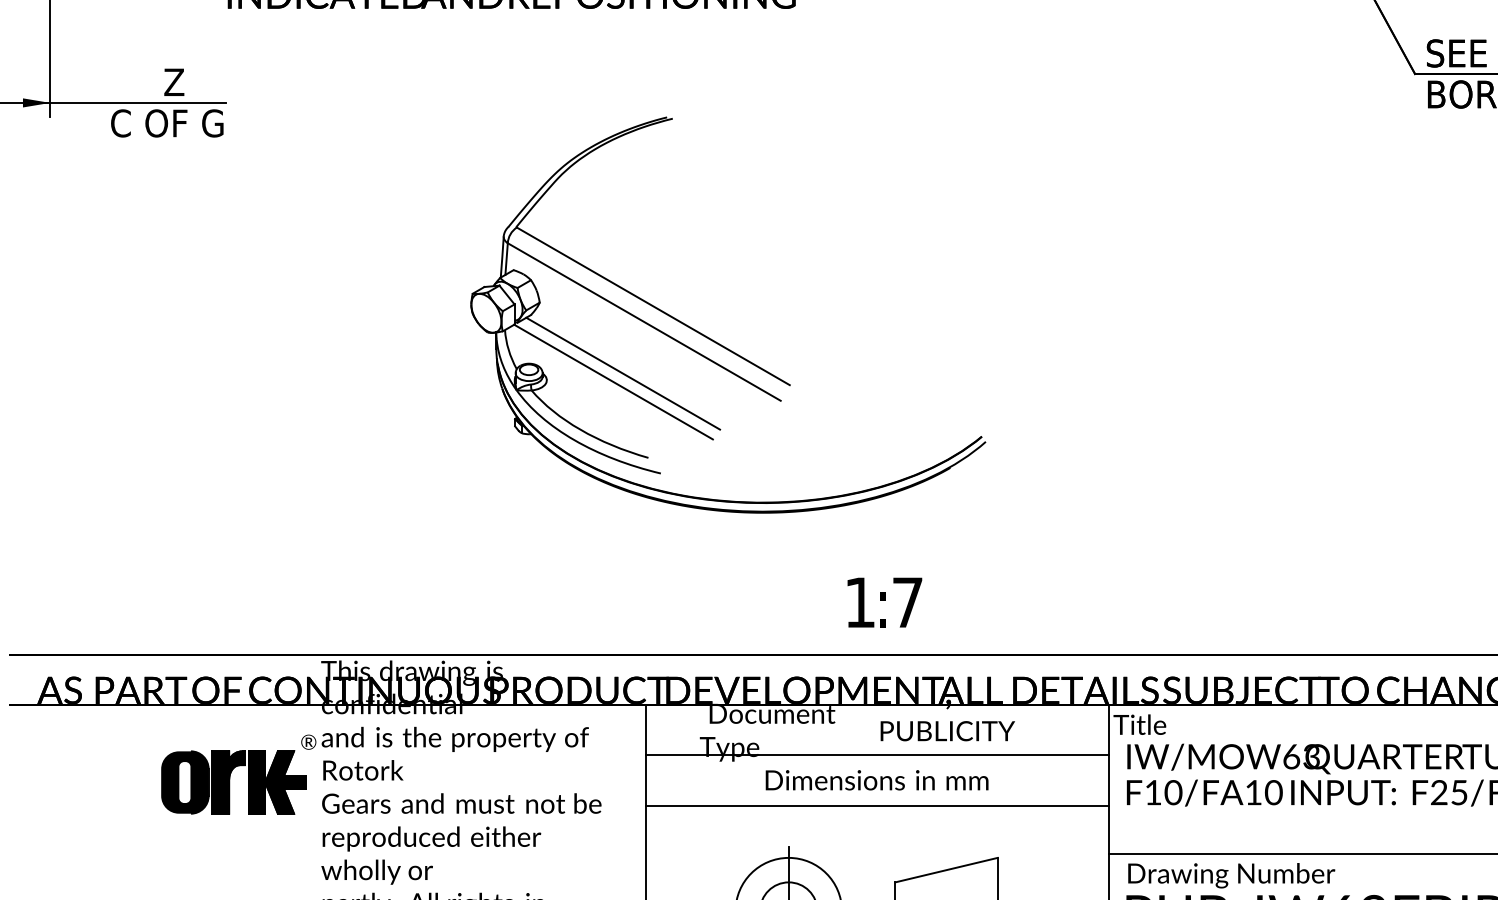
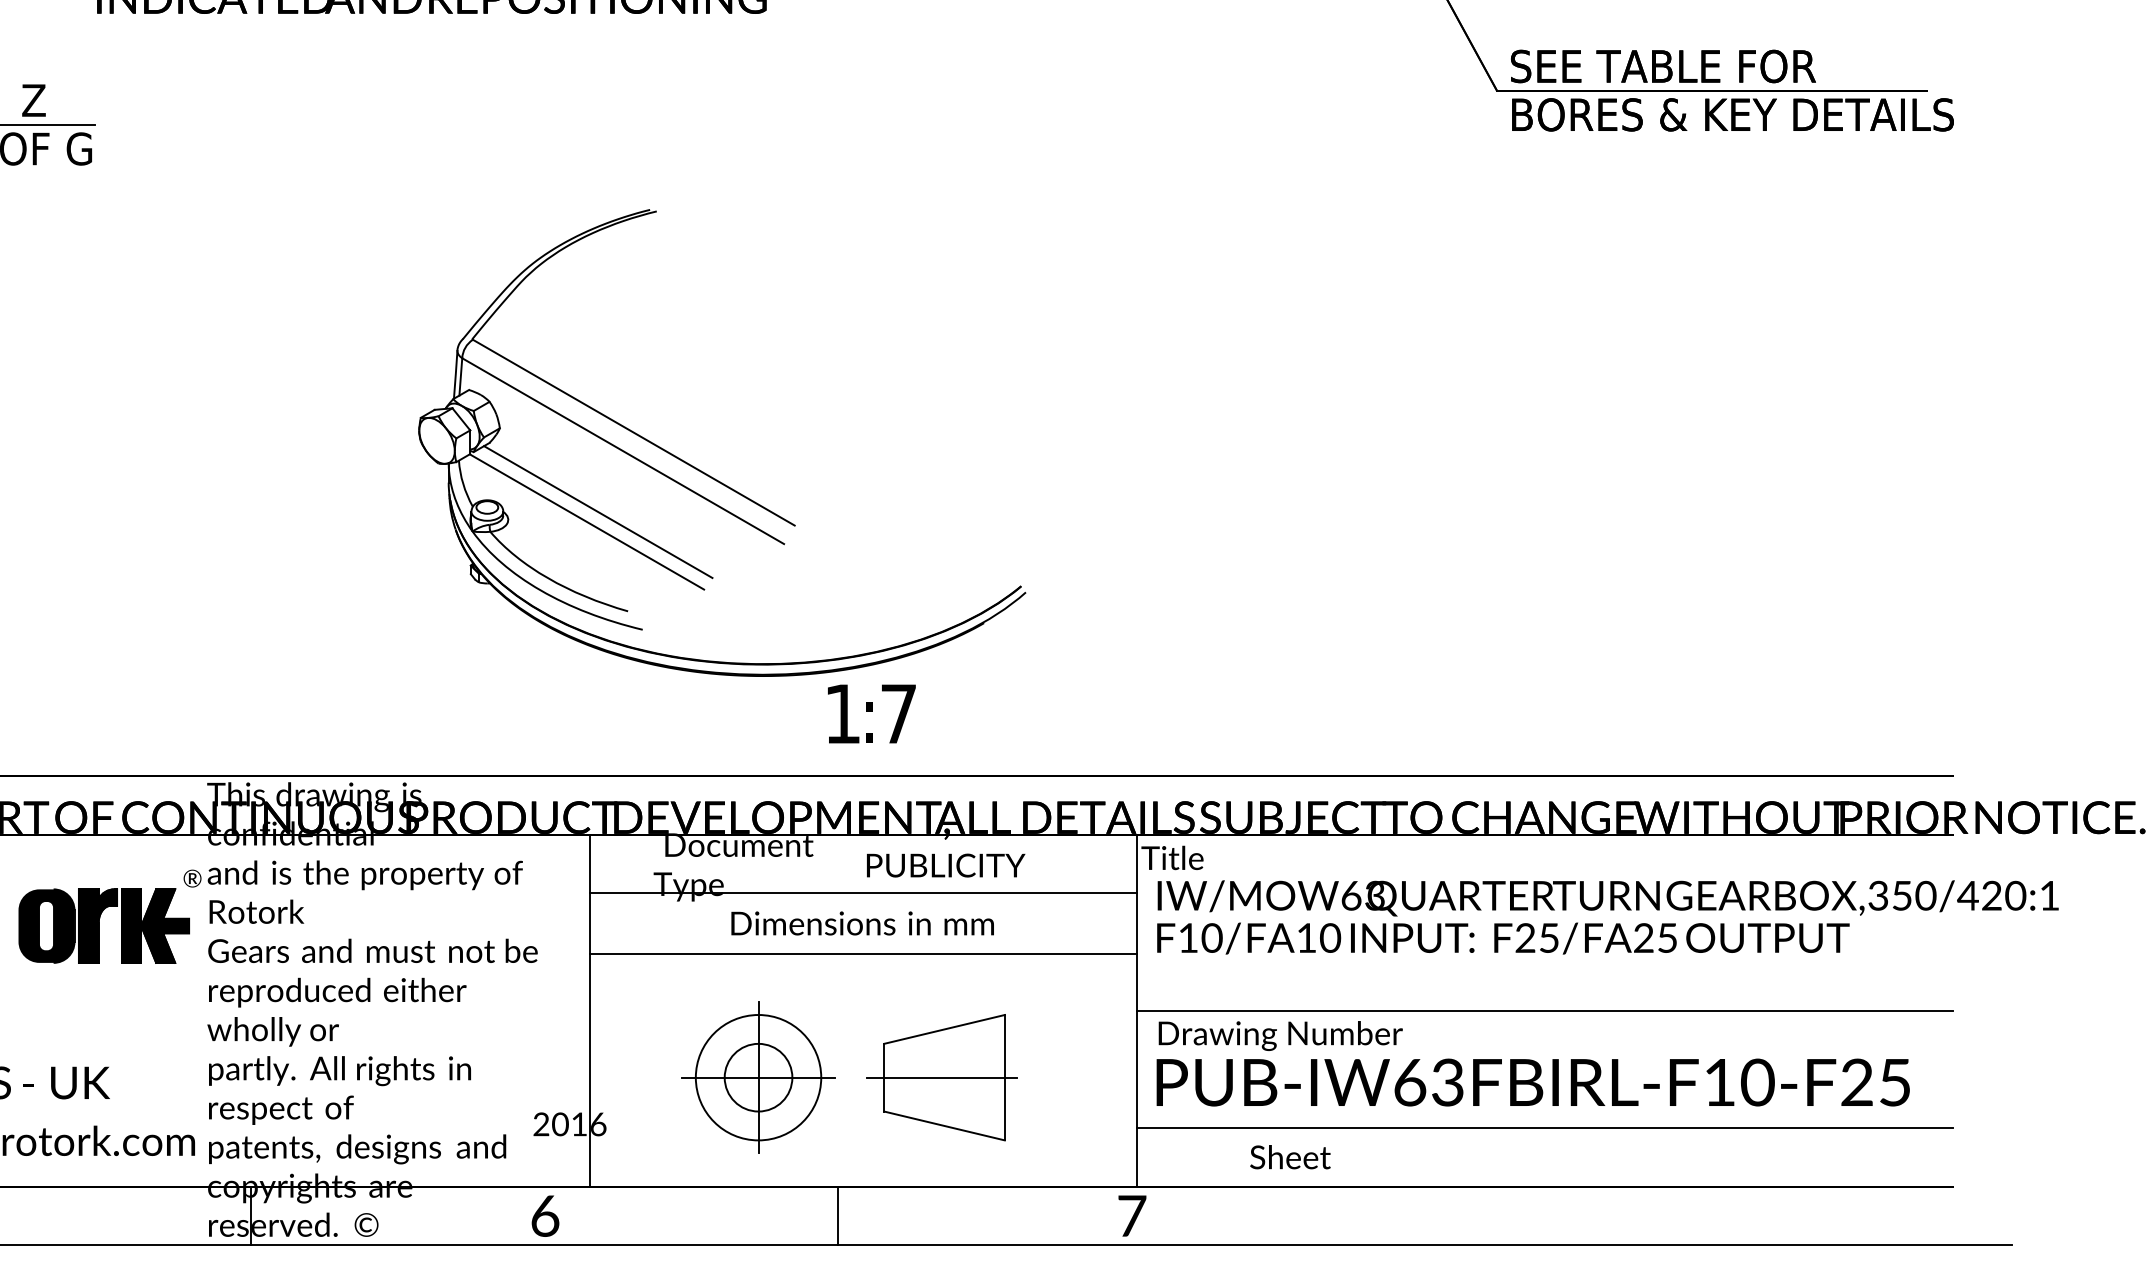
part: (712, 339) -> (703, 471), moved

